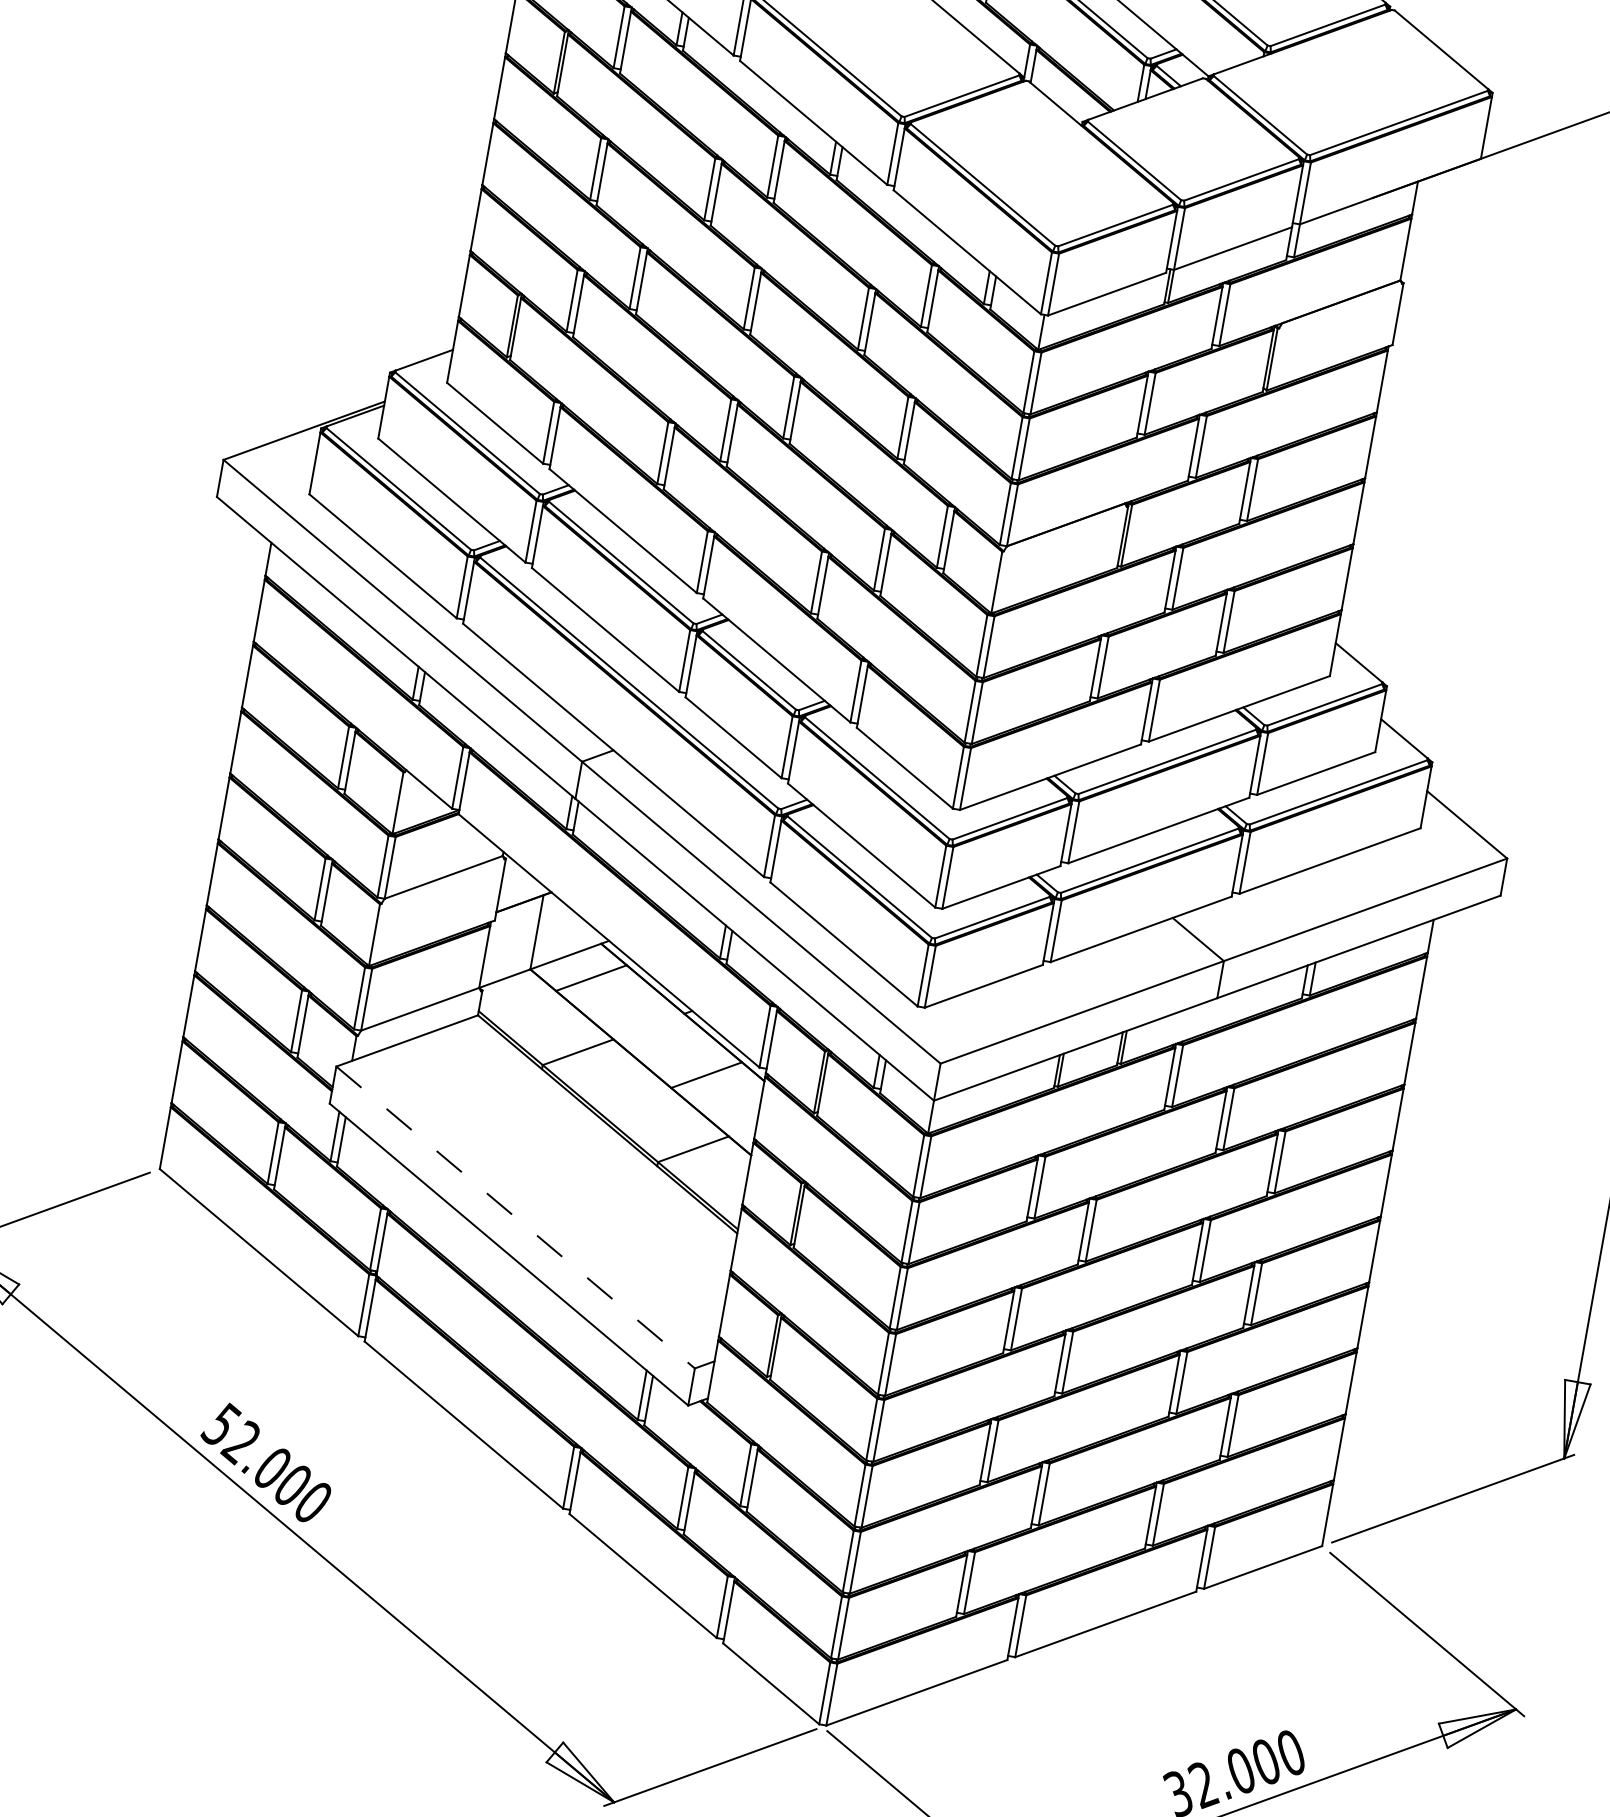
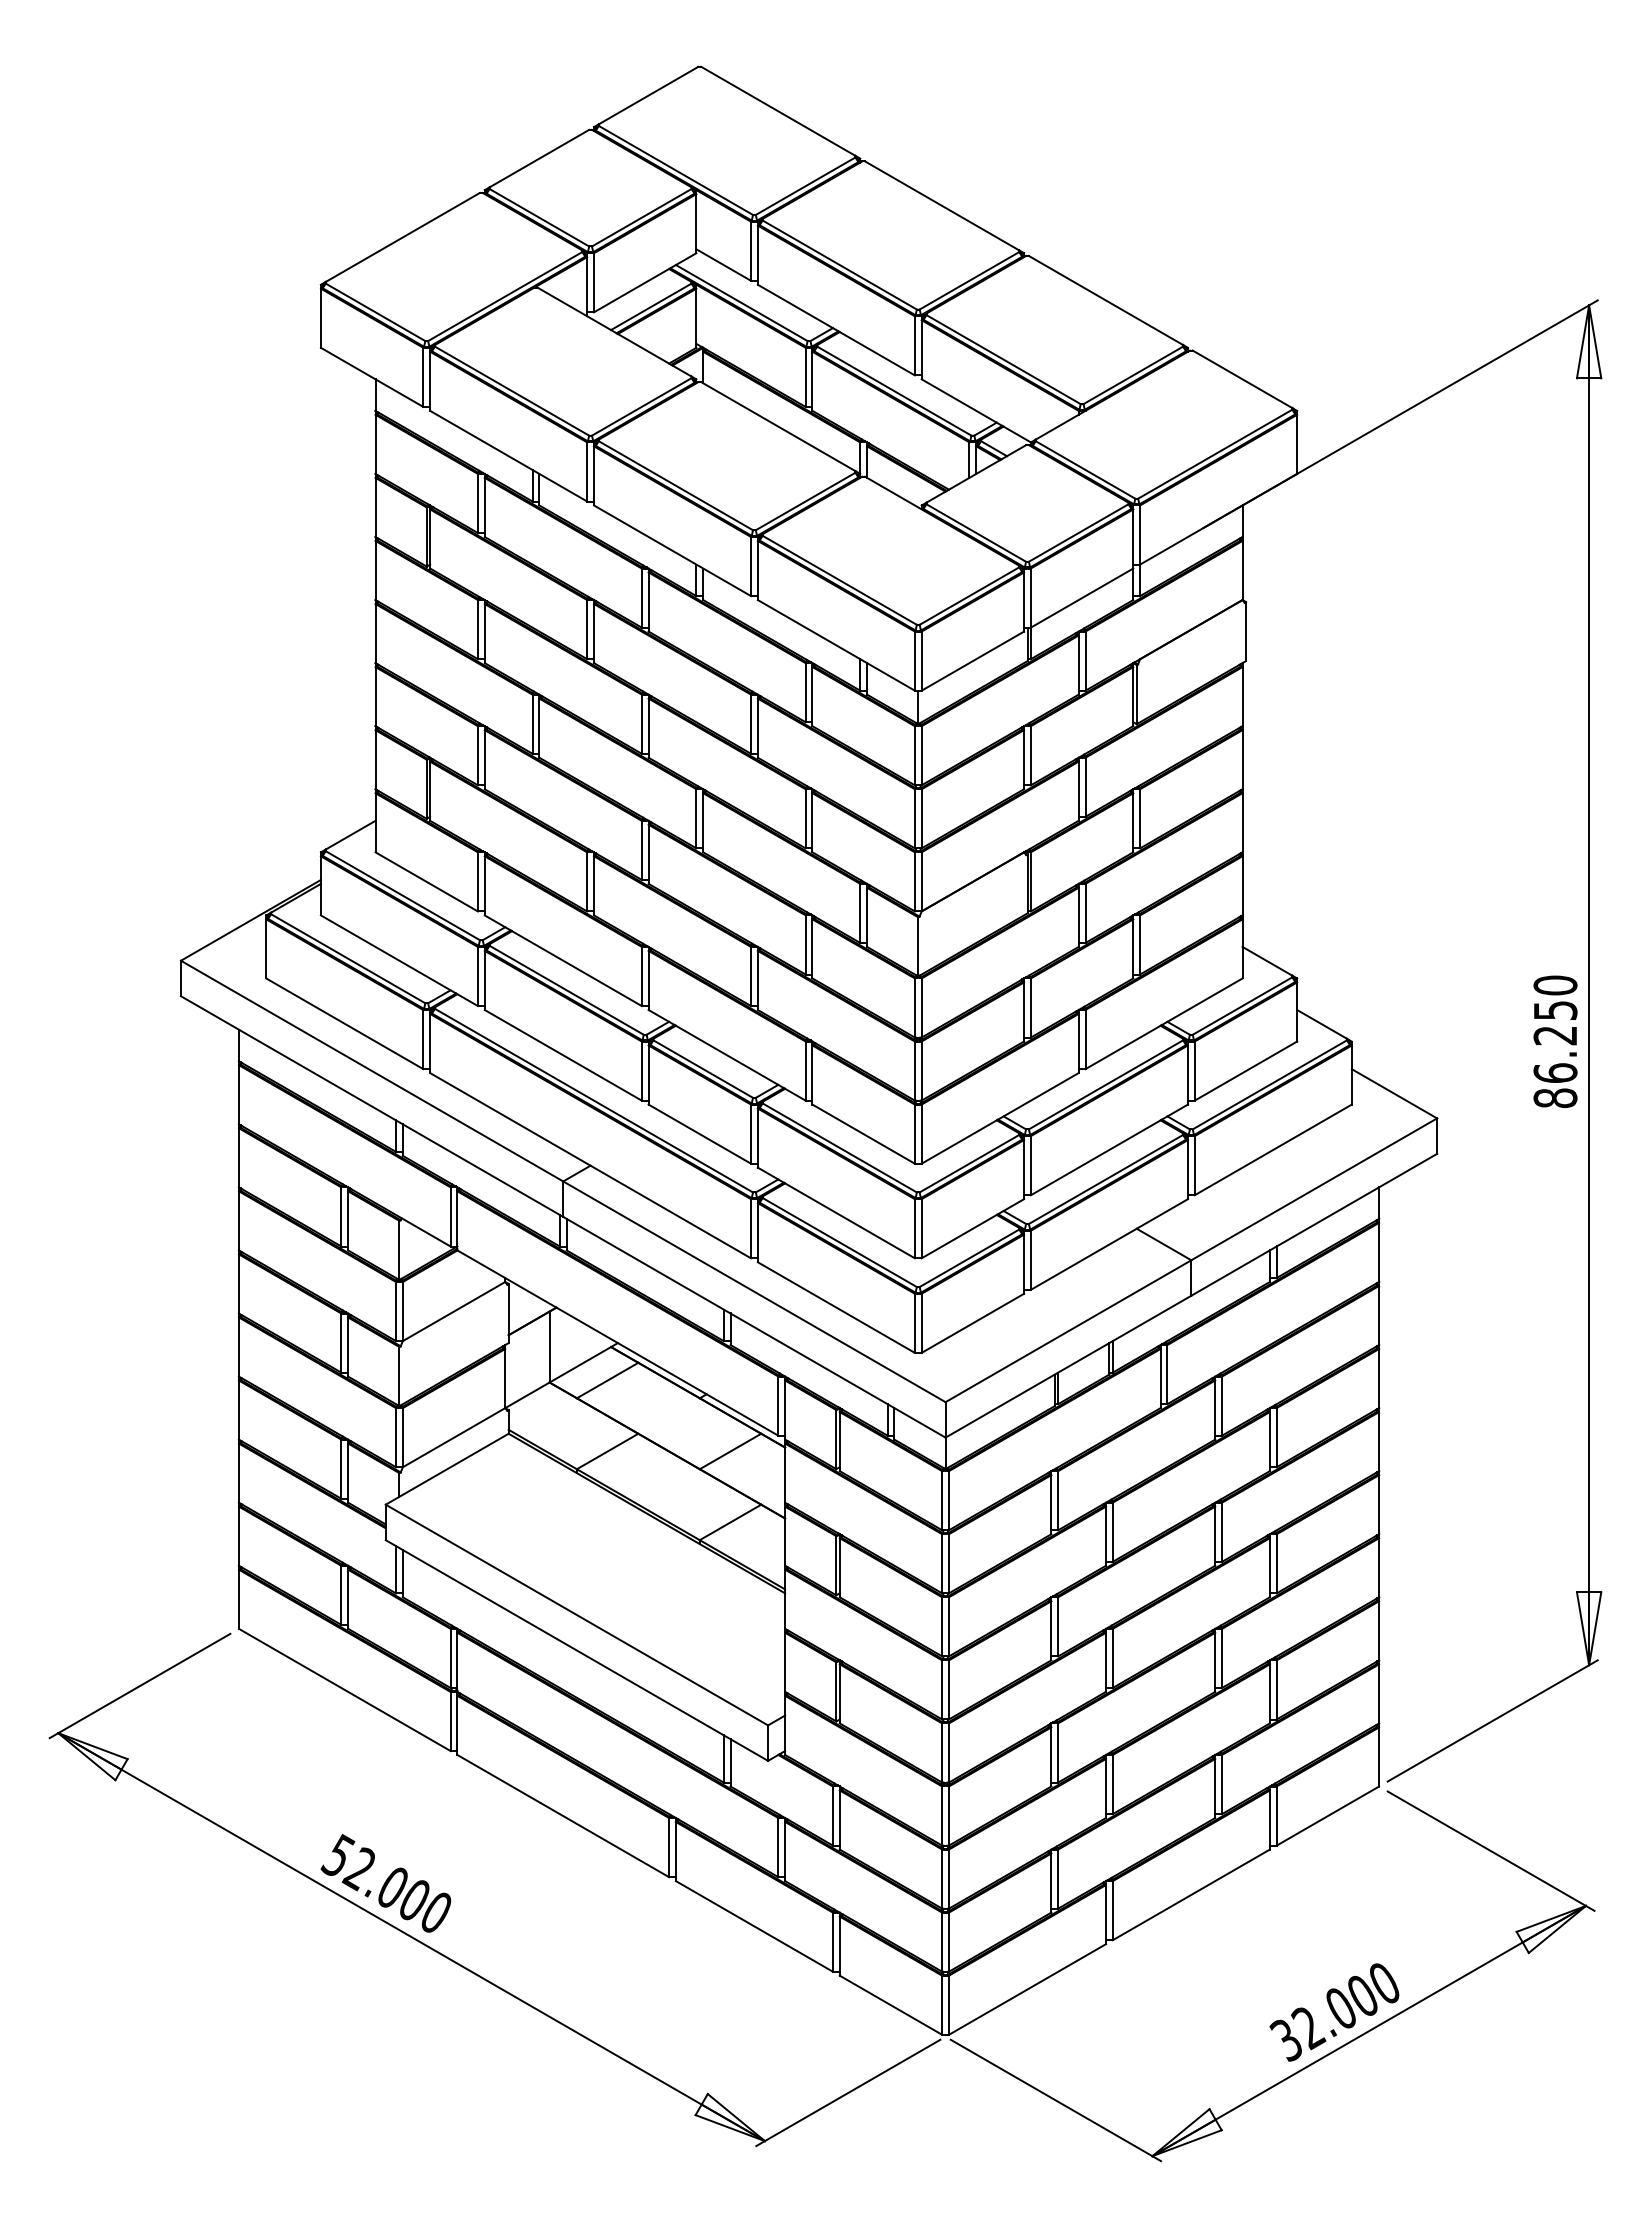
line: (515, 1217) -> (576, 1615), dashed -> solid

